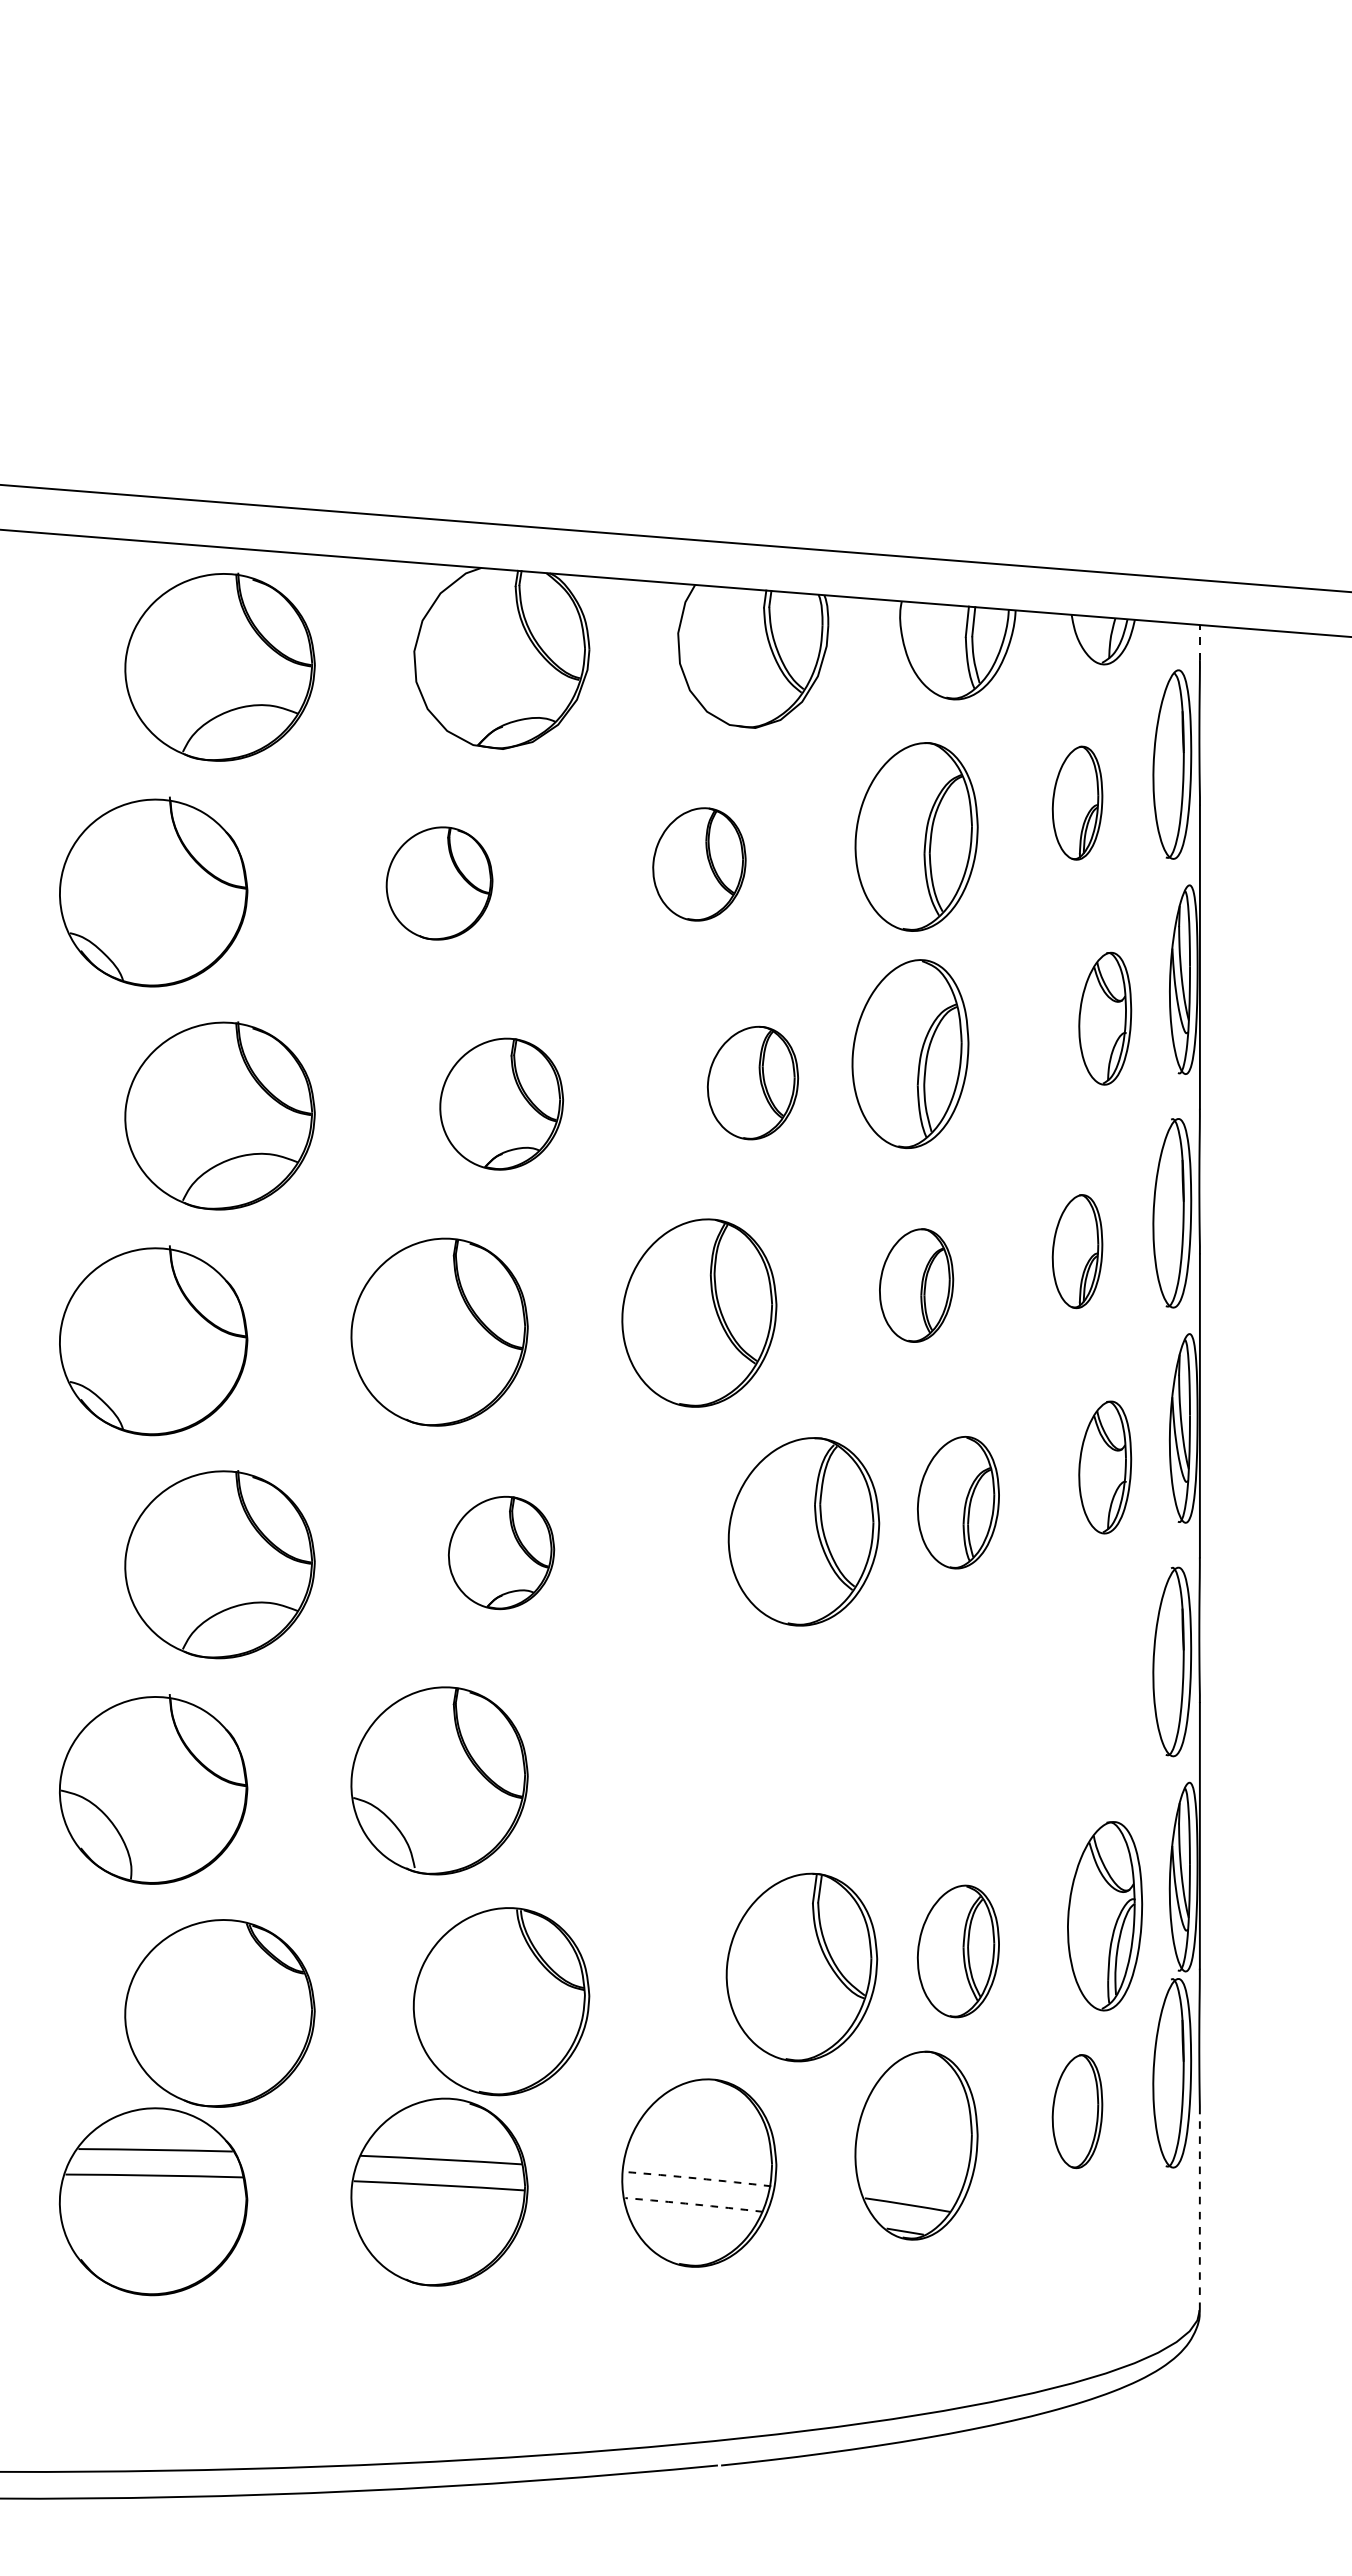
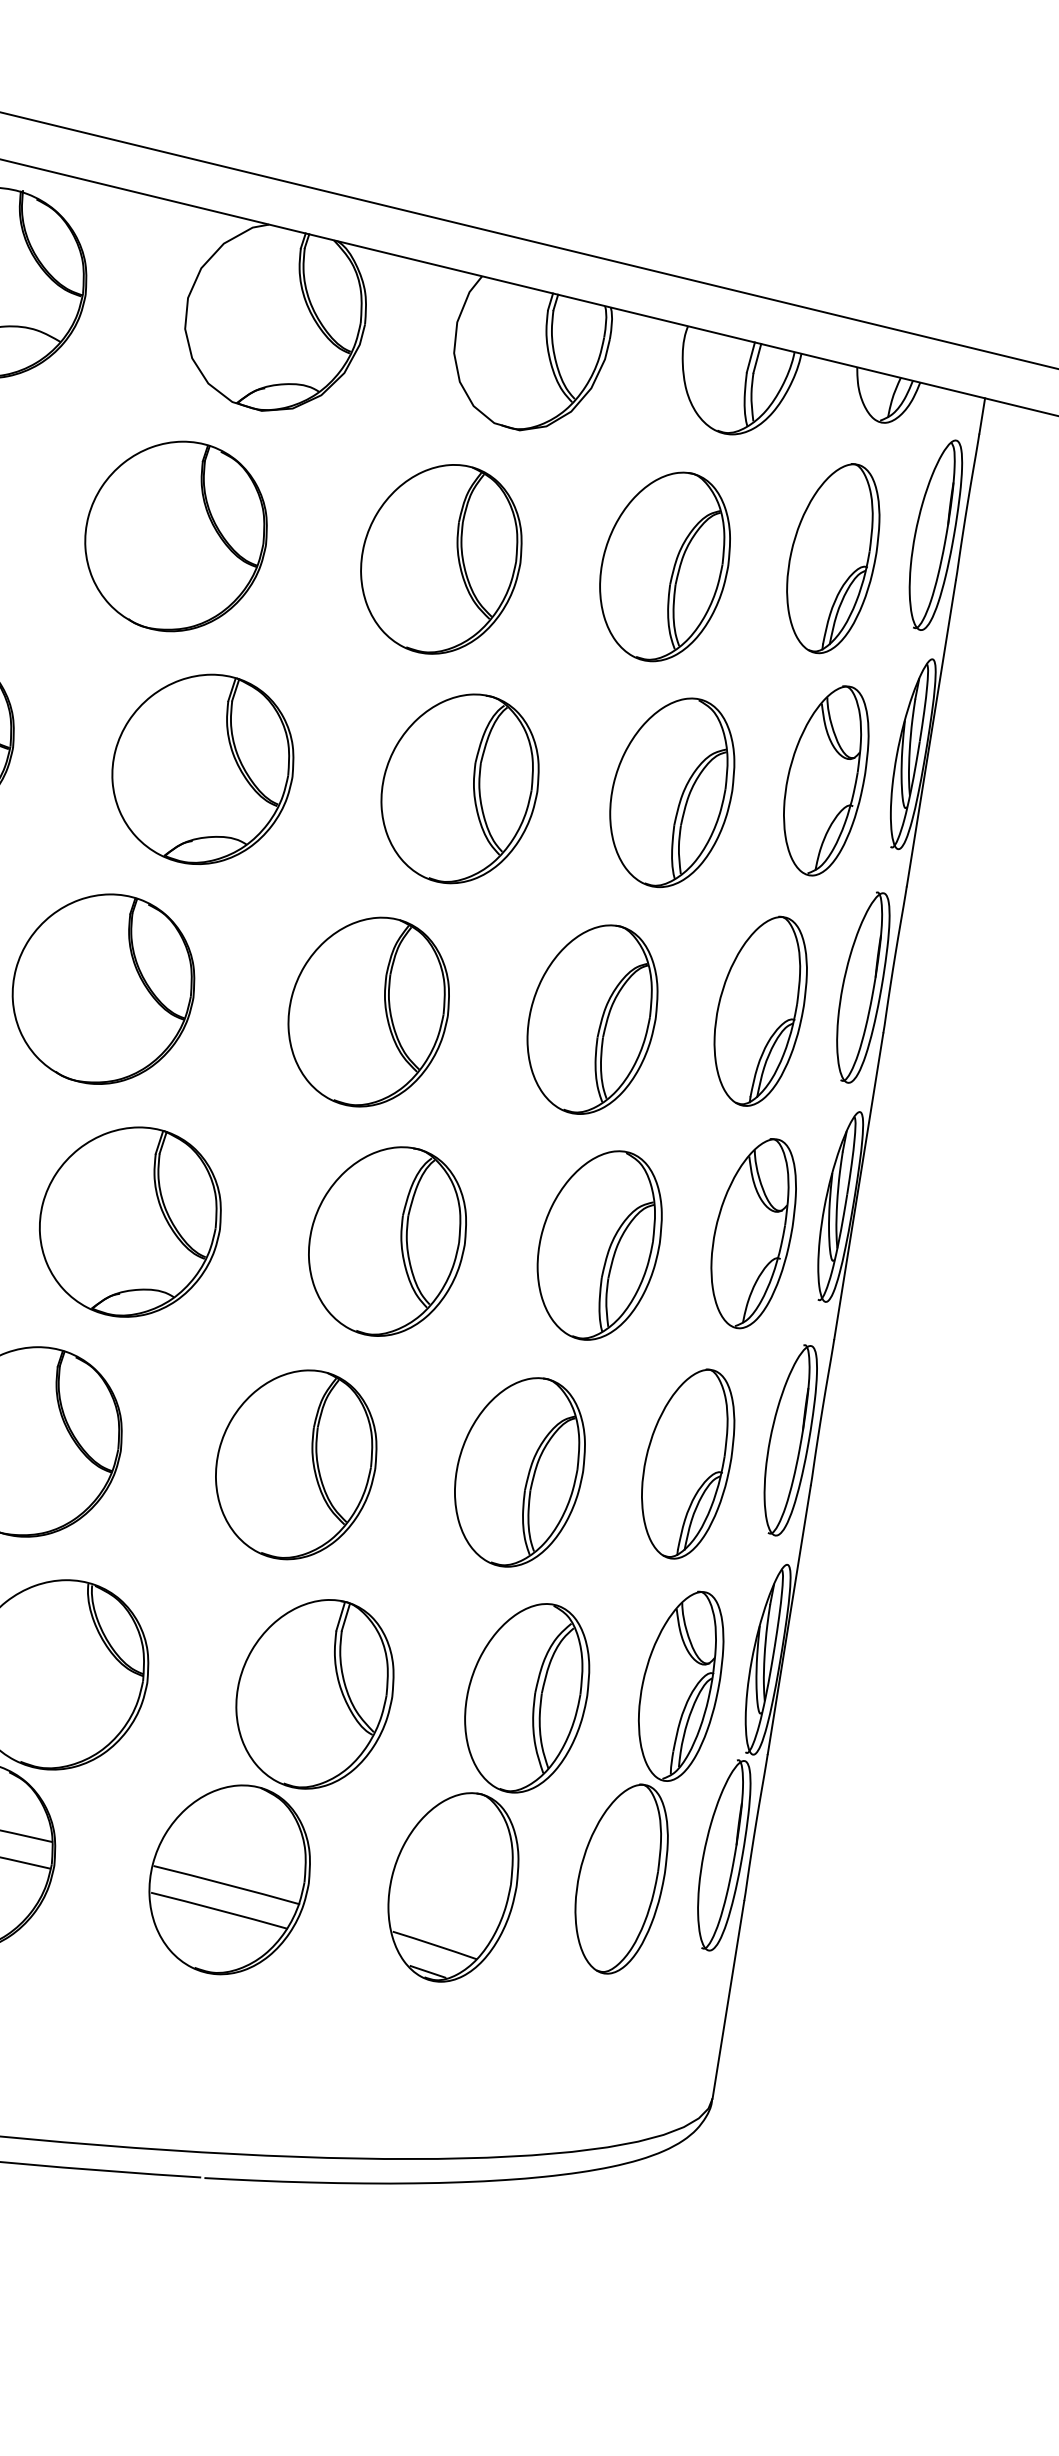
line: (1199, 642) -> (981, 415), dashed -> solid
part: (1077, 803) -> (832, 558), size x1.67
part: (699, 864) -> (441, 559), size x1.67
part: (439, 883) -> (175, 536), size x1.67
part: (1105, 1018) -> (826, 780), size x1.43
part: (910, 1053) -> (672, 791), moved
part: (752, 1082) -> (459, 787), size x1.67
part: (501, 1103) -> (202, 768), size x1.43
part: (1077, 1251) -> (760, 1010), size x1.67
part: (916, 1285) -> (592, 1018), size x1.67
part: (1105, 1467) -> (753, 1233), size x1.43
part: (958, 1502) -> (599, 1244), size x1.43
part: (803, 1531) -> (387, 1240), moved
part: (501, 1552) -> (130, 1221), size x1.67
part: (1077, 1700) -> (687, 1463), added
part: (916, 1734) -> (519, 1472), added
part: (699, 1761) -> (296, 1464), added
part: (958, 1951) -> (527, 1697), size x1.43
part: (801, 1967) -> (314, 1693), moved
part: (1077, 2111) -> (621, 1878), size x1.67
arc: (697, 2178) -> (226, 1884), dashed -> solid
arc: (694, 2204) -> (219, 1910), dashed -> solid
line: (1199, 2212) -> (728, 2000), dashed -> solid

